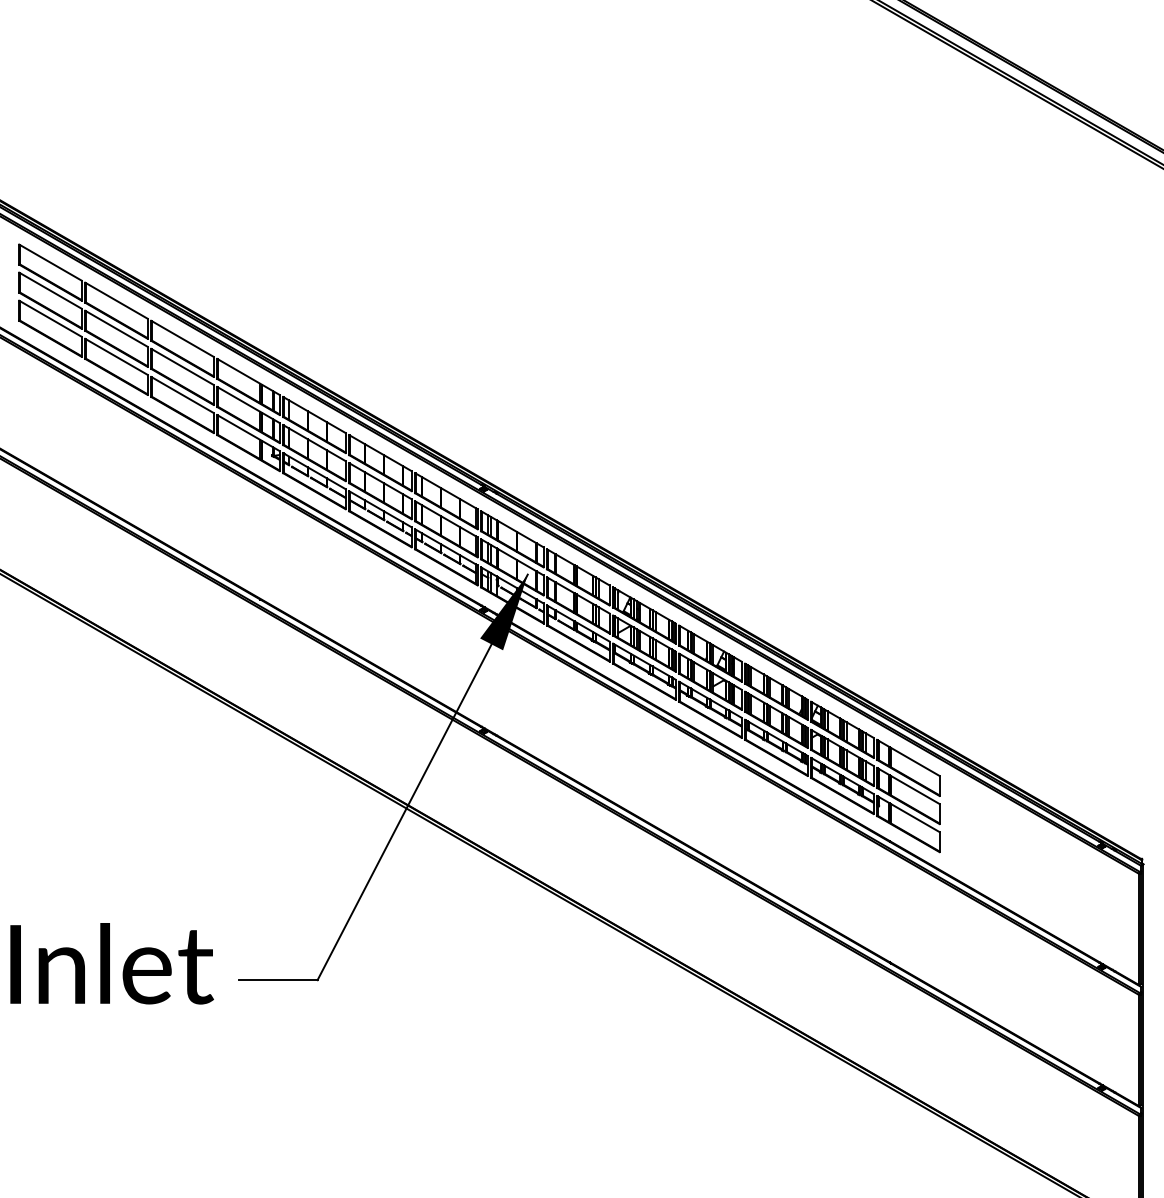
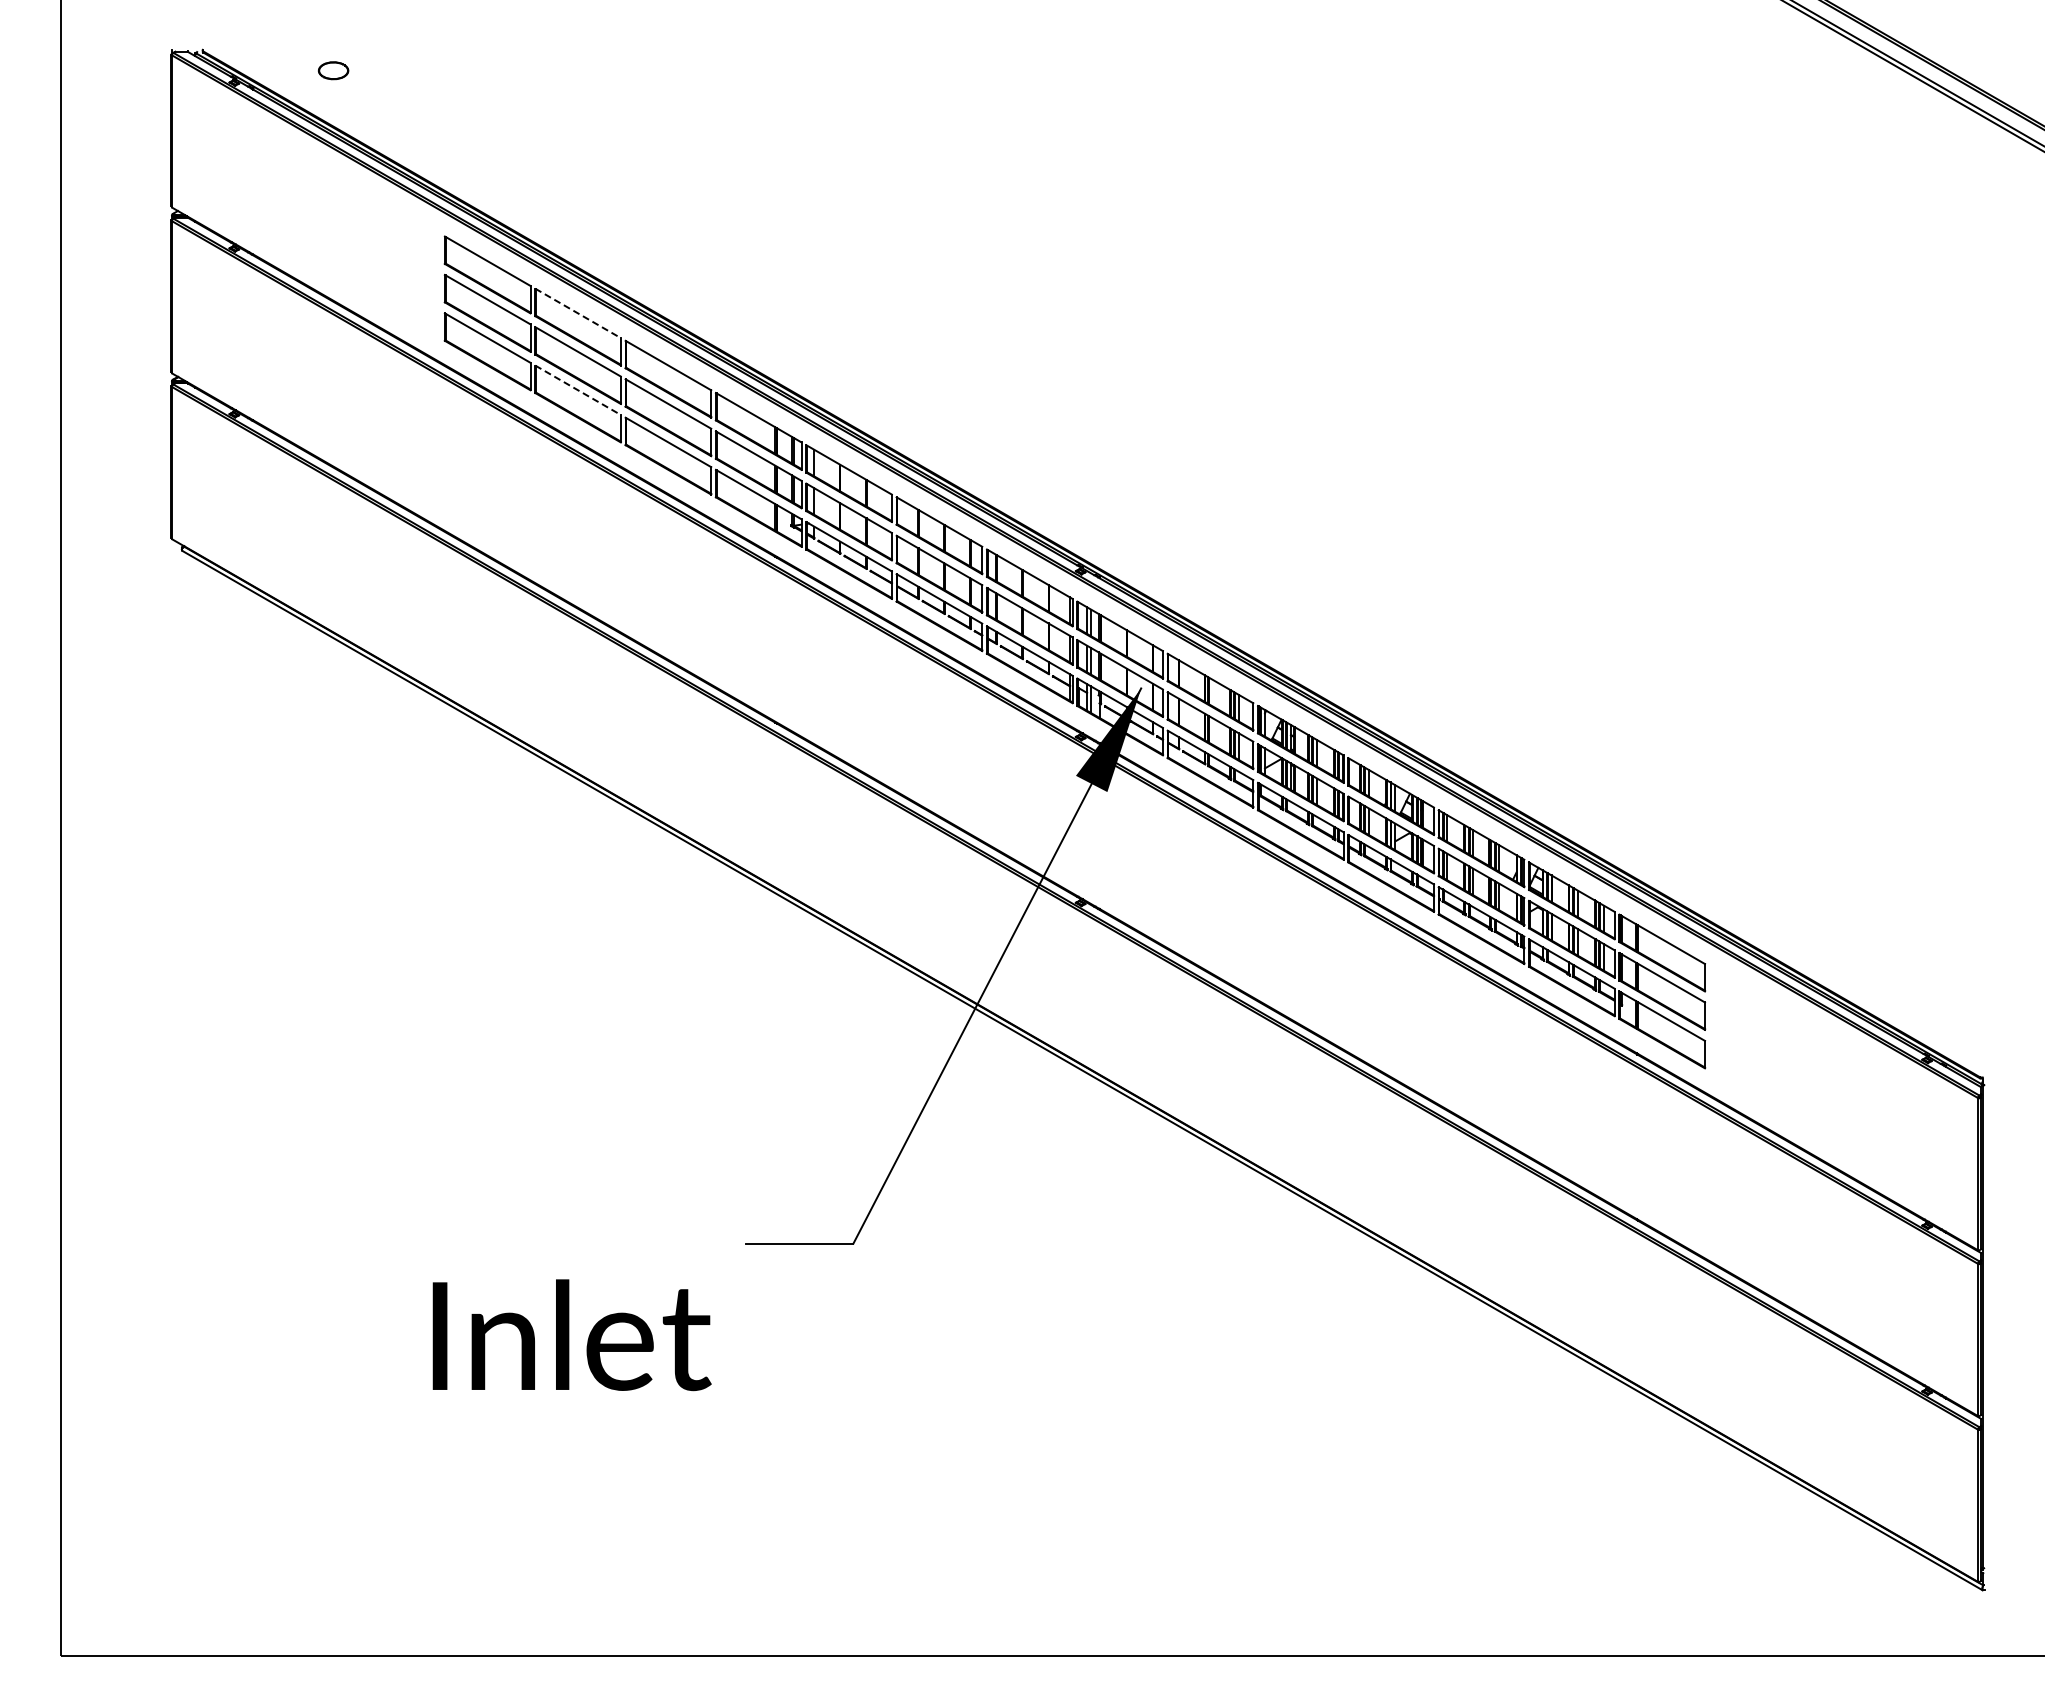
line: (116, 300) -> (578, 313), solid -> dashed
line: (116, 357) -> (578, 390), solid -> dashed
text: (111, 963) -> (571, 1335), moved

